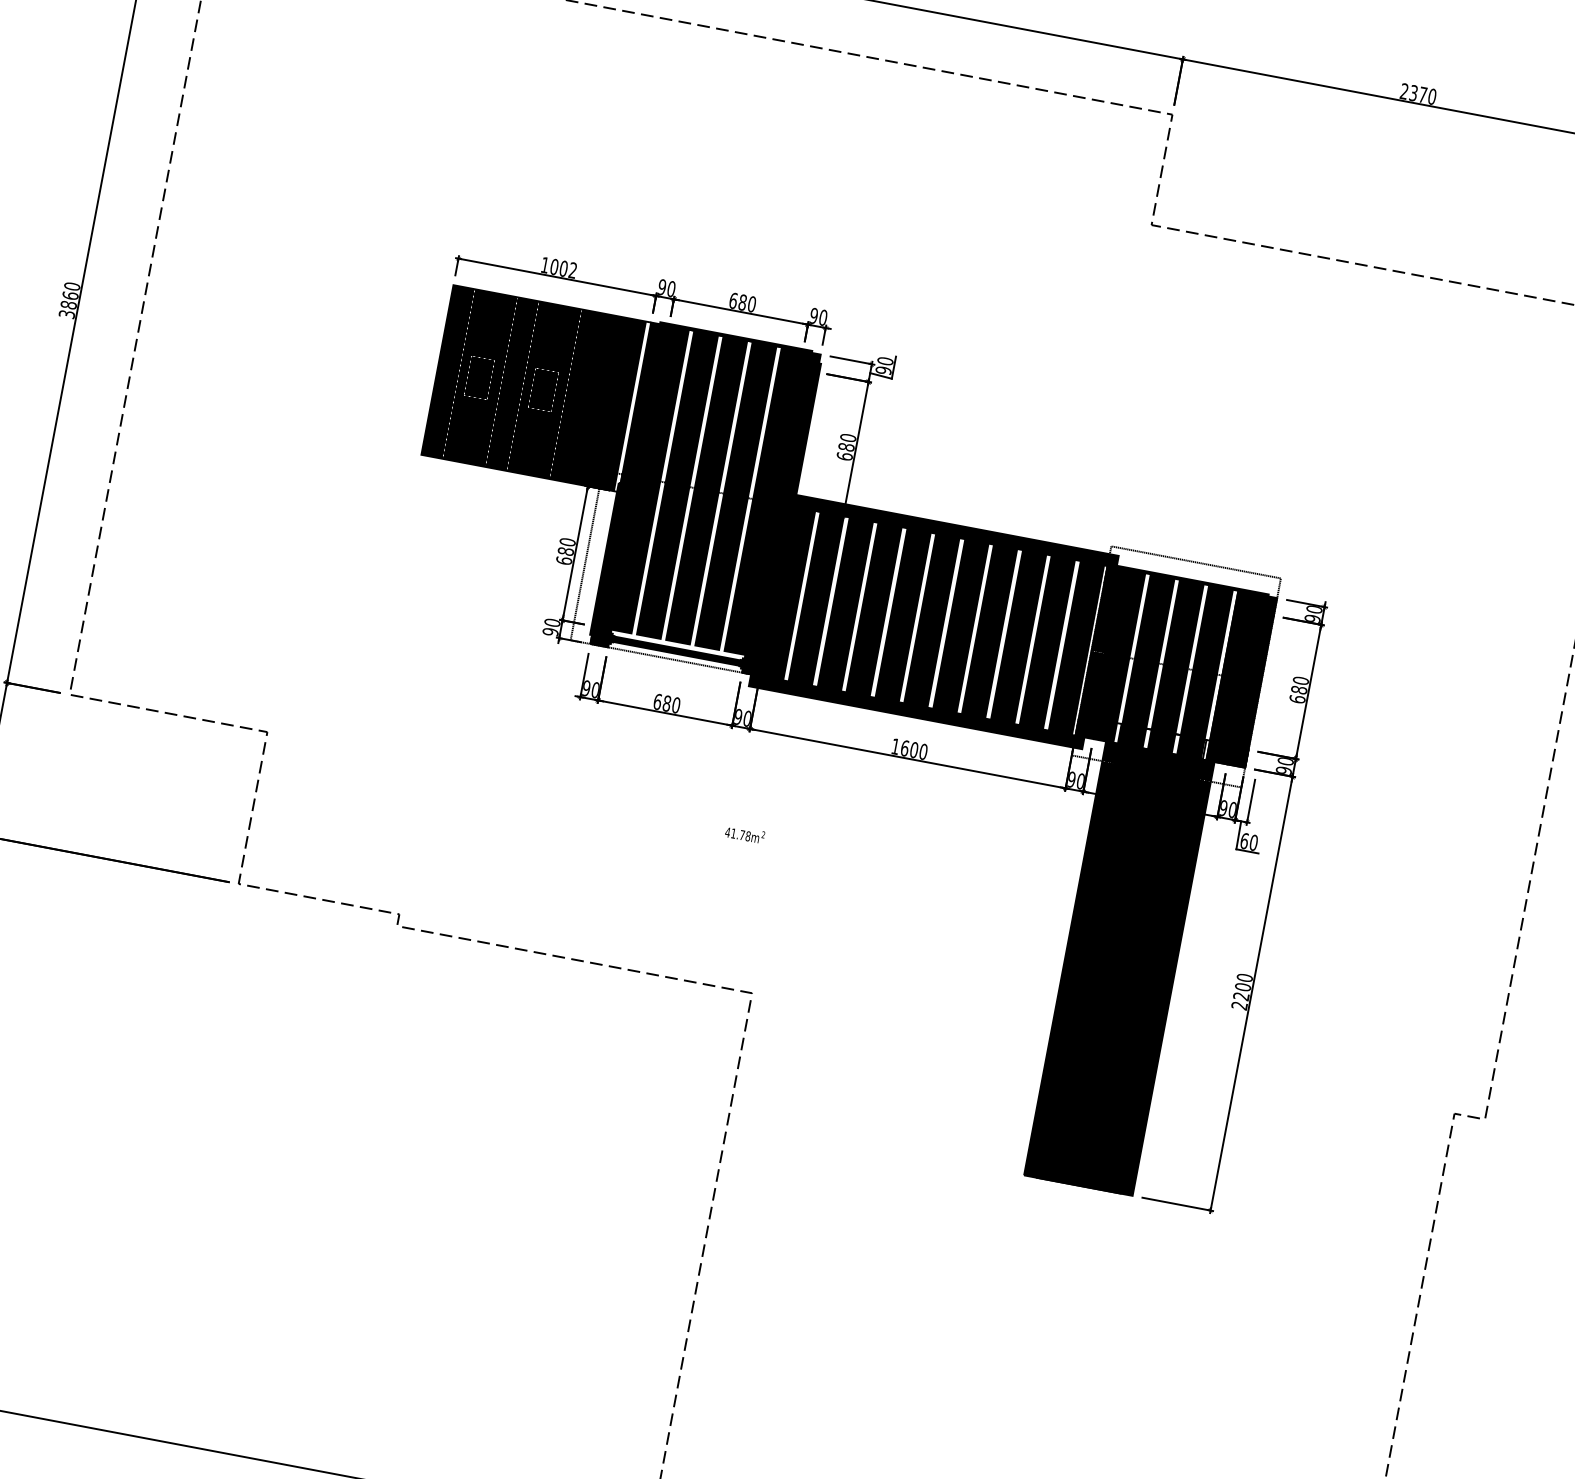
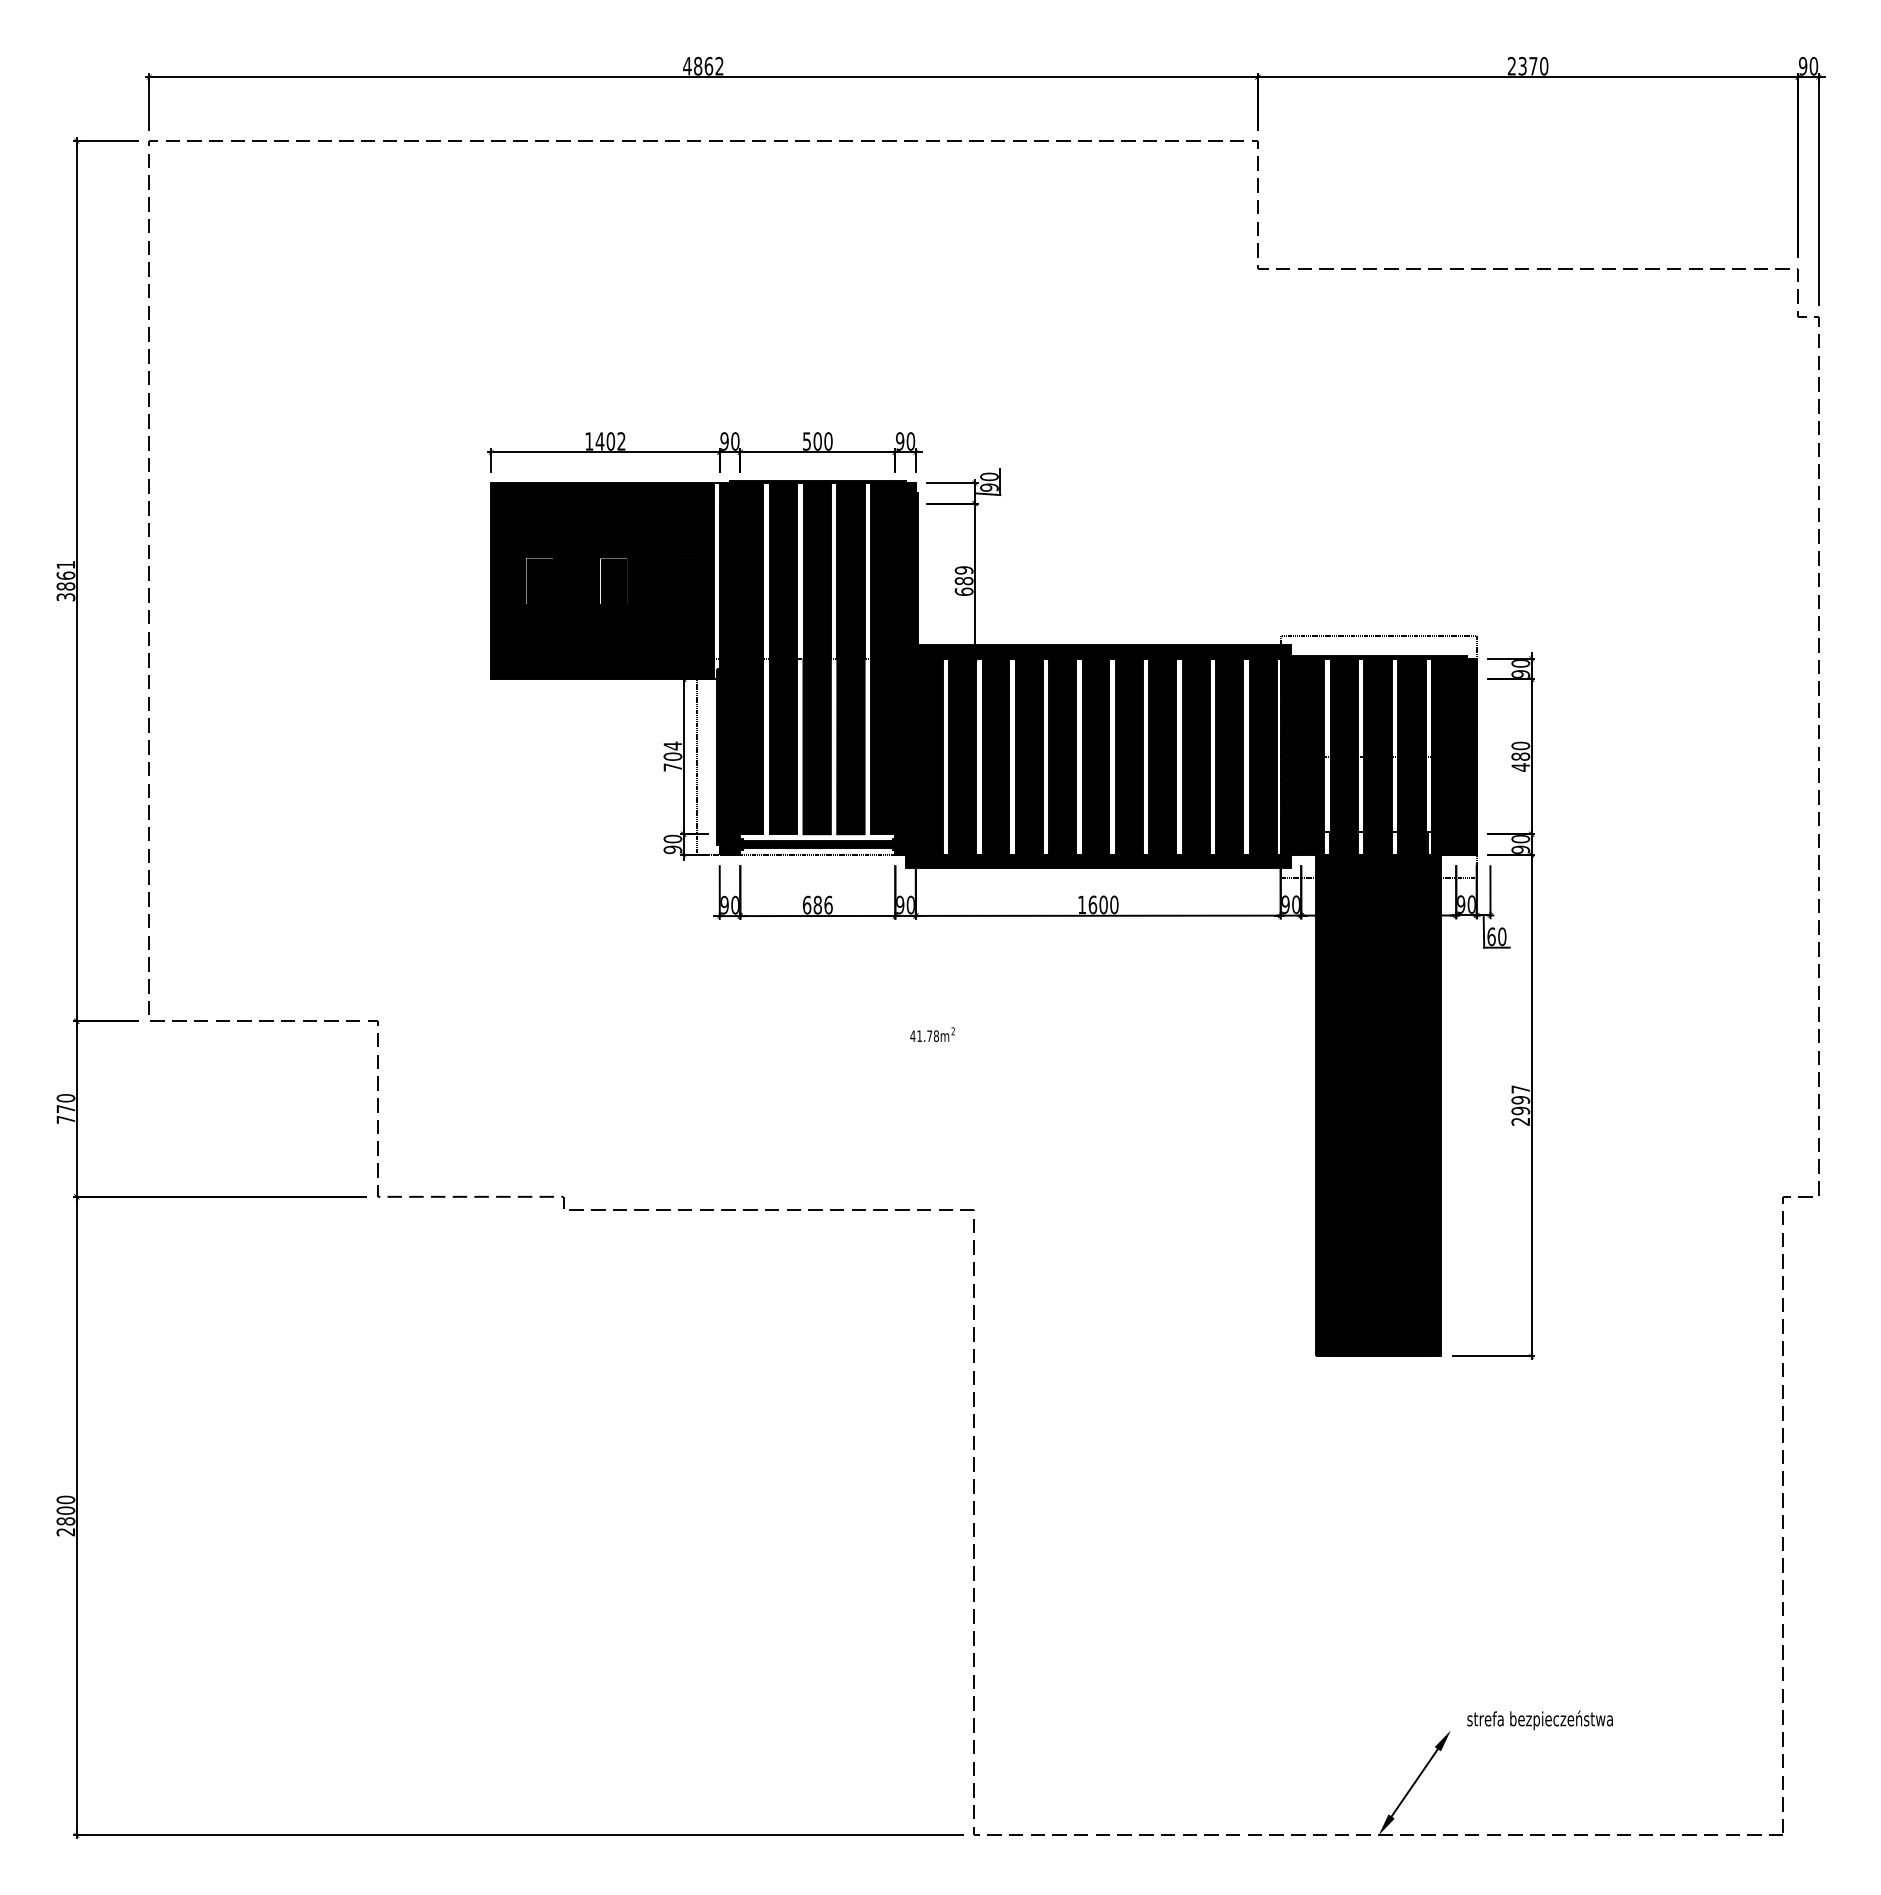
text: (553, 266) -> (599, 441), 1002 -> 1402
text: (71, 286) -> (65, 564), 3860 -> 3861
text: (737, 301) -> (811, 441), 680 -> 500
text: (848, 438) -> (964, 570), 680 -> 689
text: (565, 551) -> (672, 756), 680 -> 704
text: (1297, 699) -> (1520, 767), 680 -> 480
text: (676, 704) -> (828, 904), 680 -> 686
text: (1242, 987) -> (1520, 1100), 2200 -> 2997

